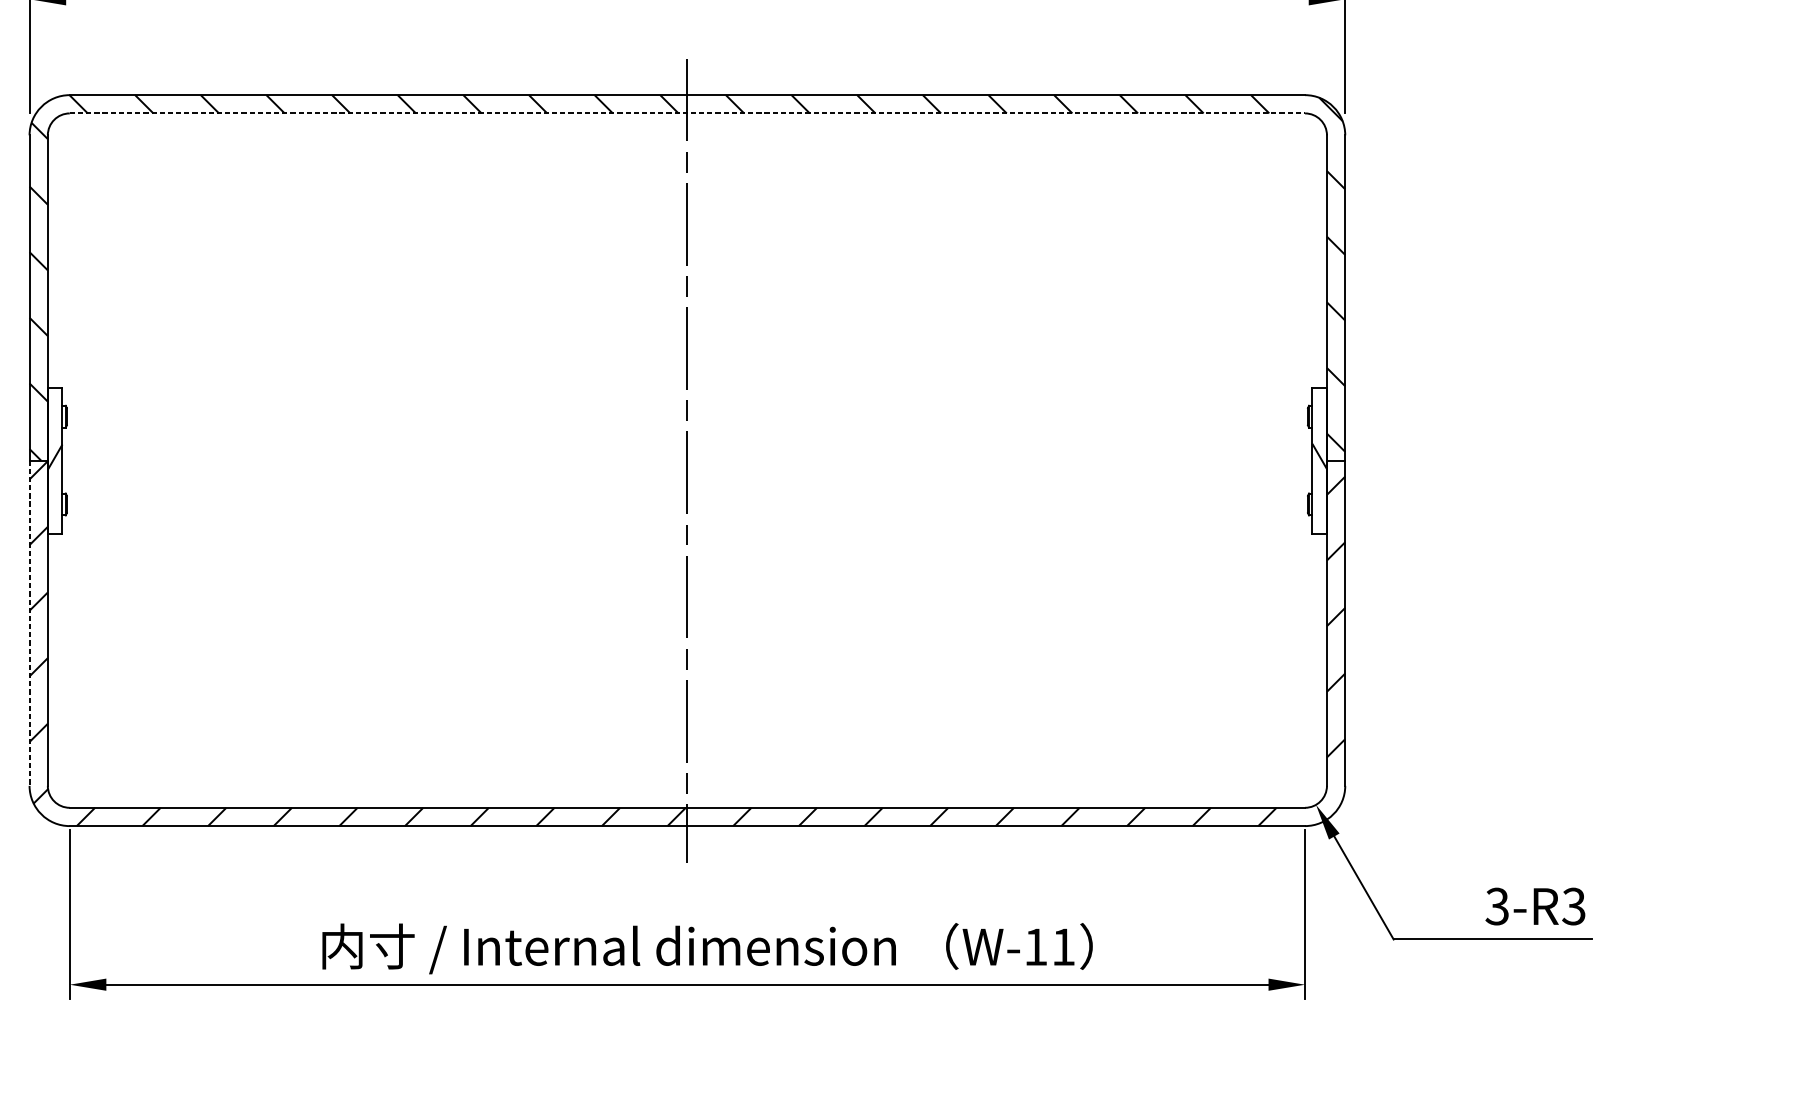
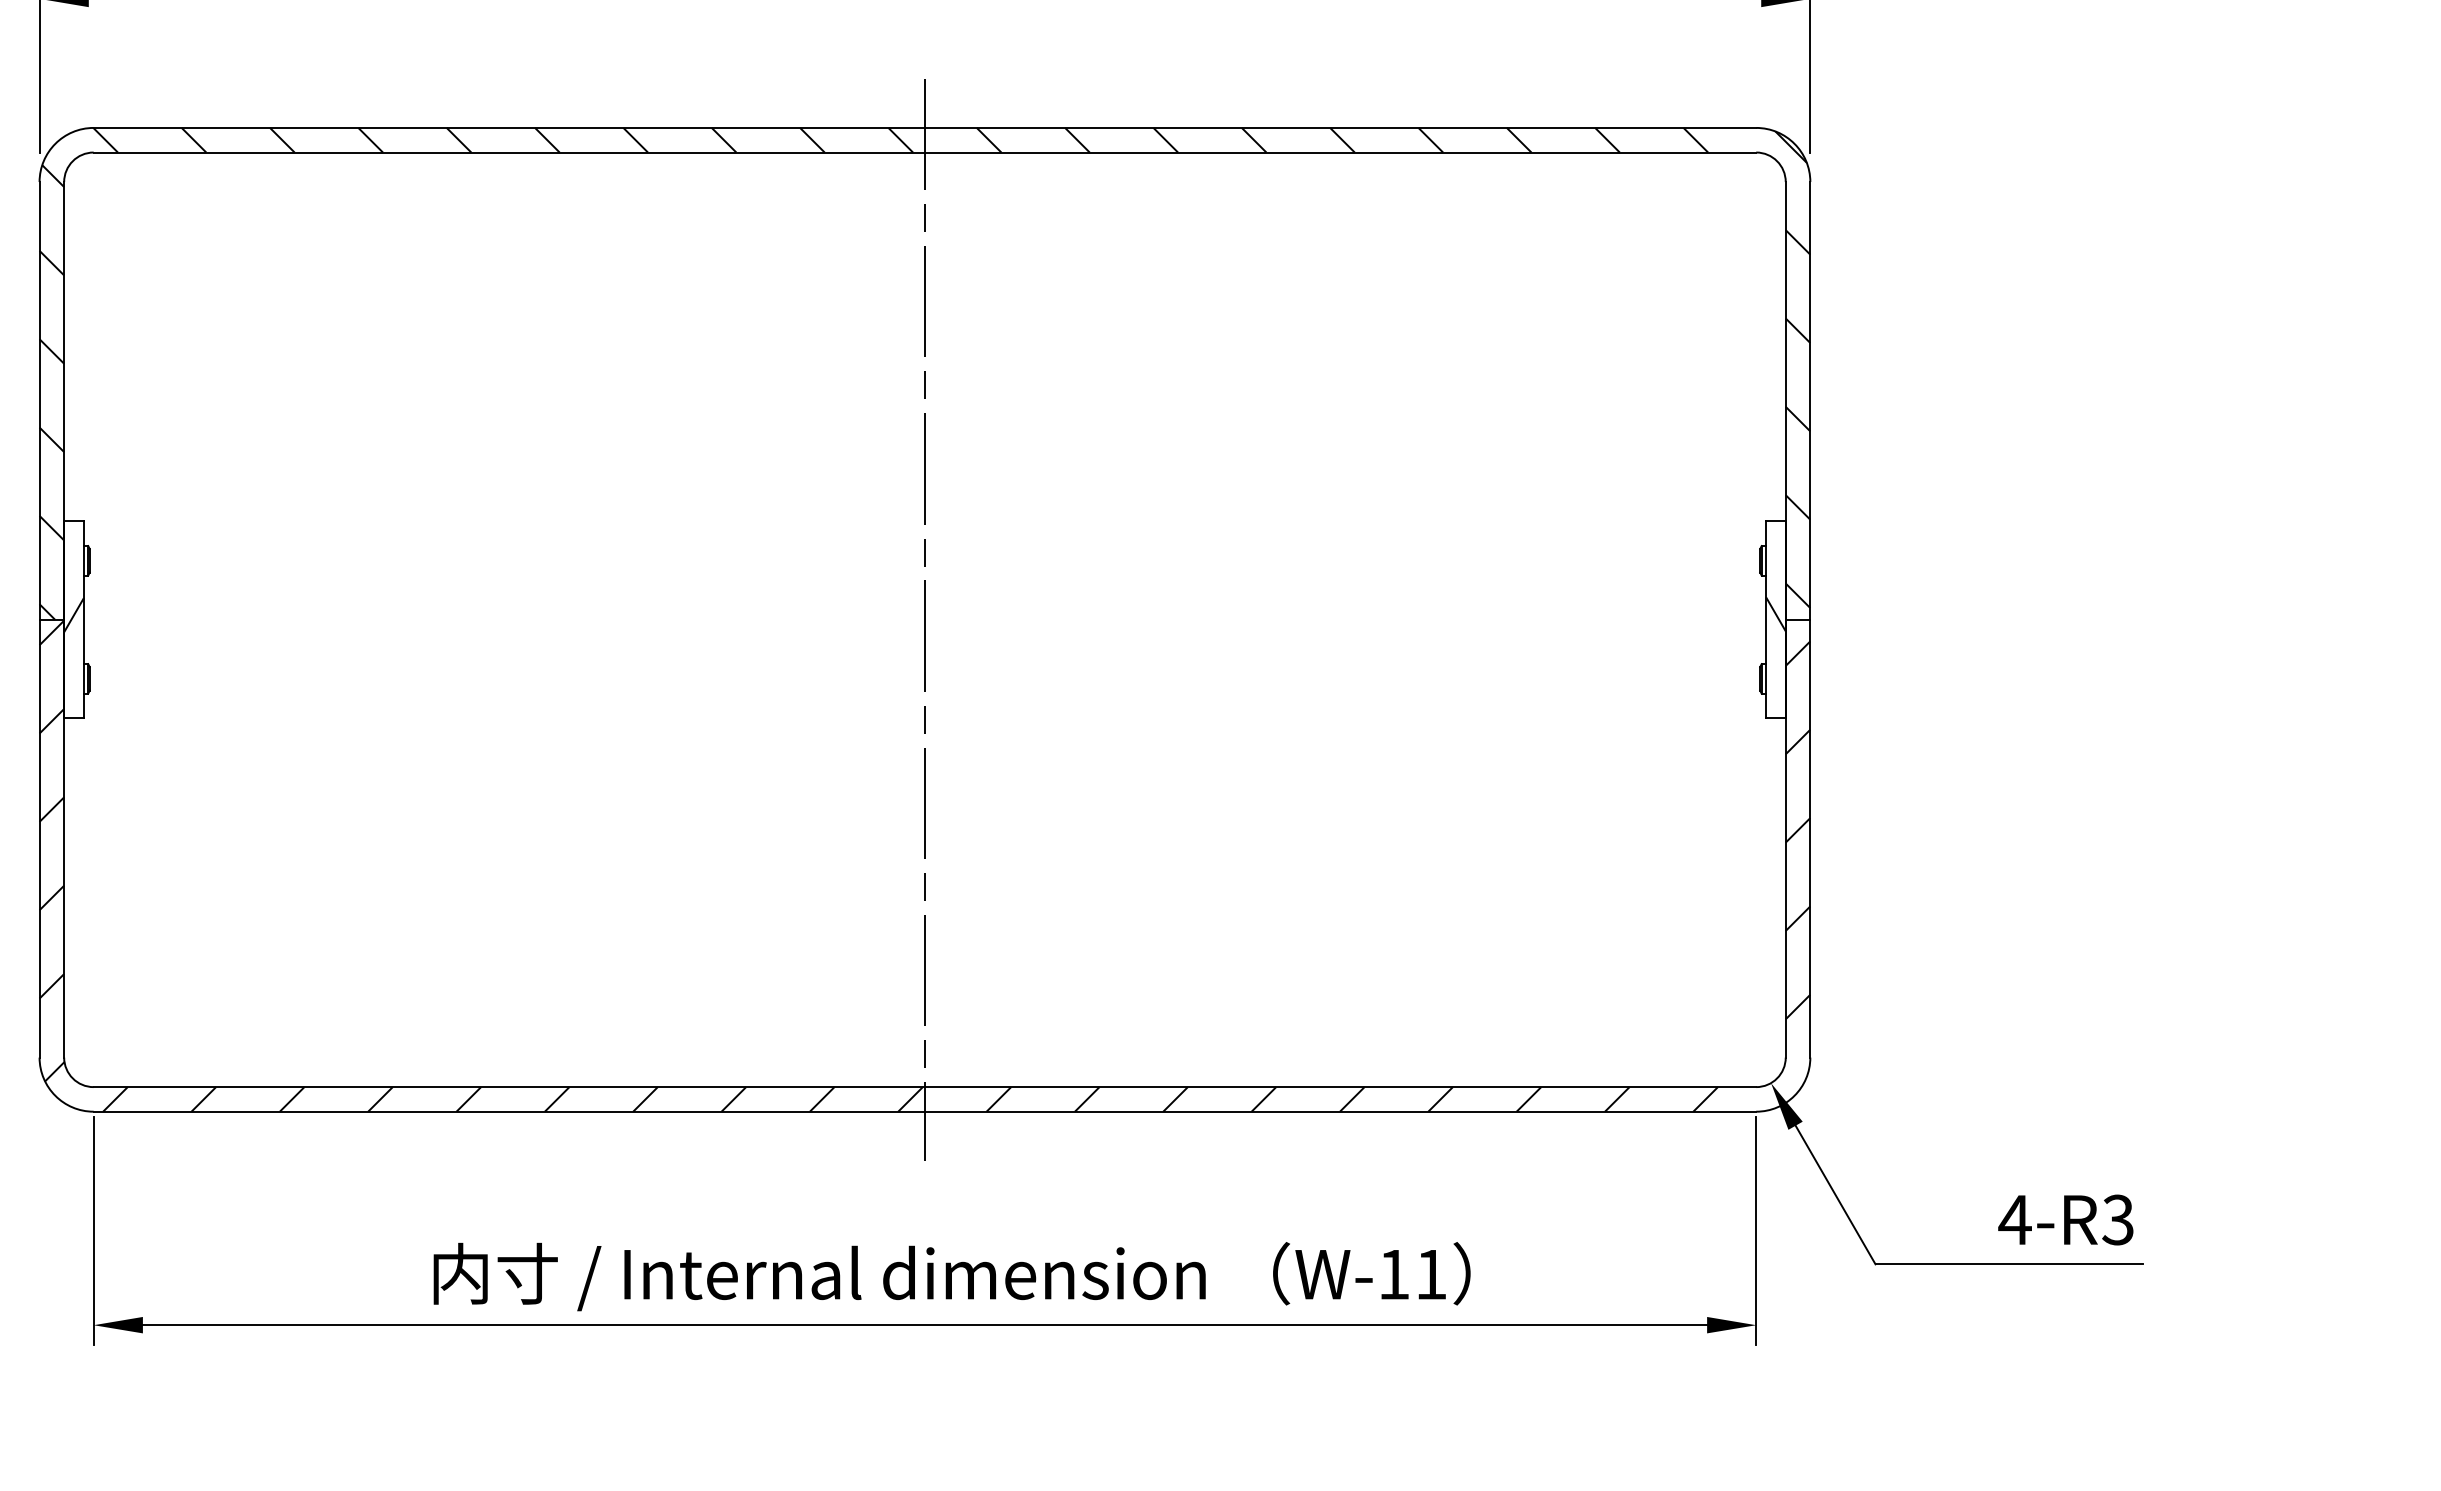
line: (687, 113) -> (925, 152), dashed -> solid
line: (29, 623) -> (39, 838), dashed -> solid
text: (1496, 906) -> (2014, 1219), 3-R3 -> 4-R3

